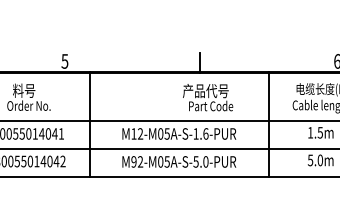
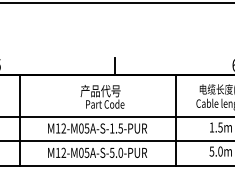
text: (208, 97) -> (102, 96), moved
text: (205, 133) -> (120, 128), M12-M05A-S-1.6-PUR -> M12-M05A-S-1.5-PUR
text: (133, 161) -> (57, 152), M92-M05A-S-5.0-PUR -> M12-M05A-S-5.0-PUR

